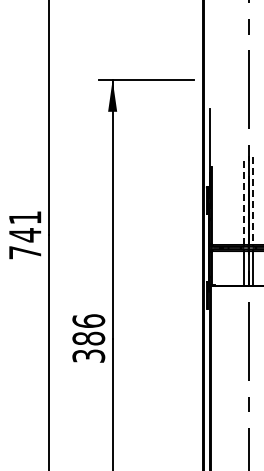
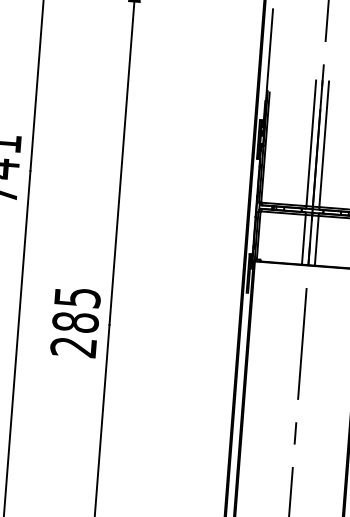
line: (243, 200) -> (310, 142), dashed -> solid
line: (253, 201) -> (324, 145), dashed -> solid
text: (88, 338) -> (75, 322), 386 -> 285

